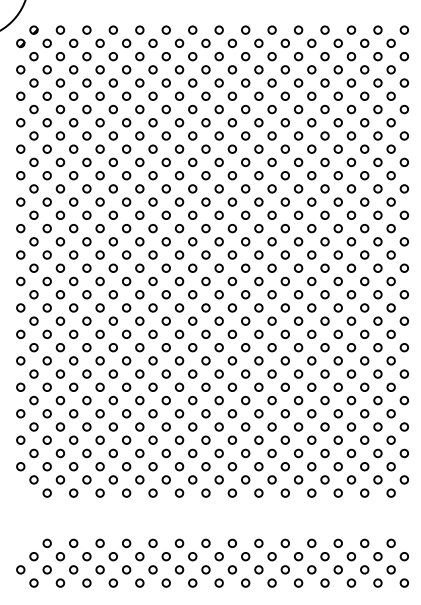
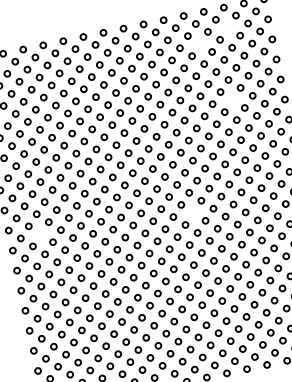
circle: (351, 56) -> (228, 27), removed
circle: (311, 69) -> (199, 43), removed
circle: (337, 148) -> (231, 99), removed
circle: (60, 267) -> (40, 233), removed
circle: (258, 281) -> (193, 212), removed

